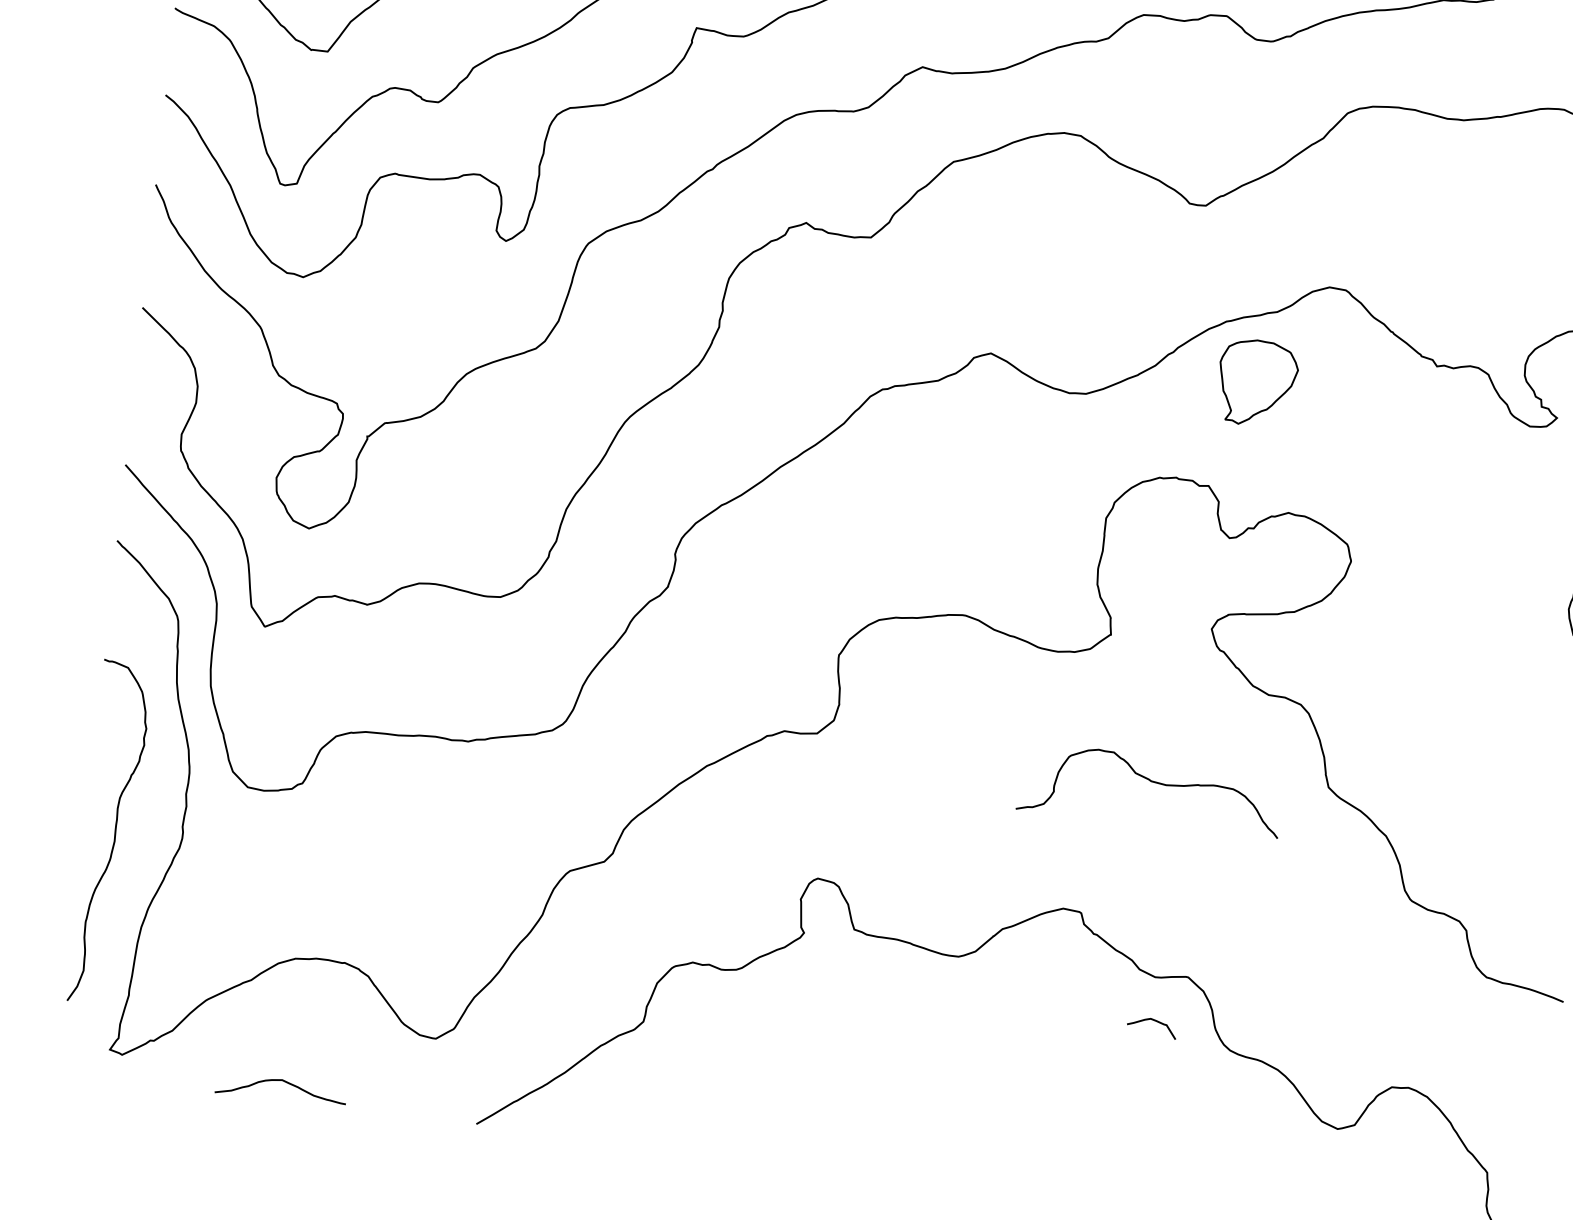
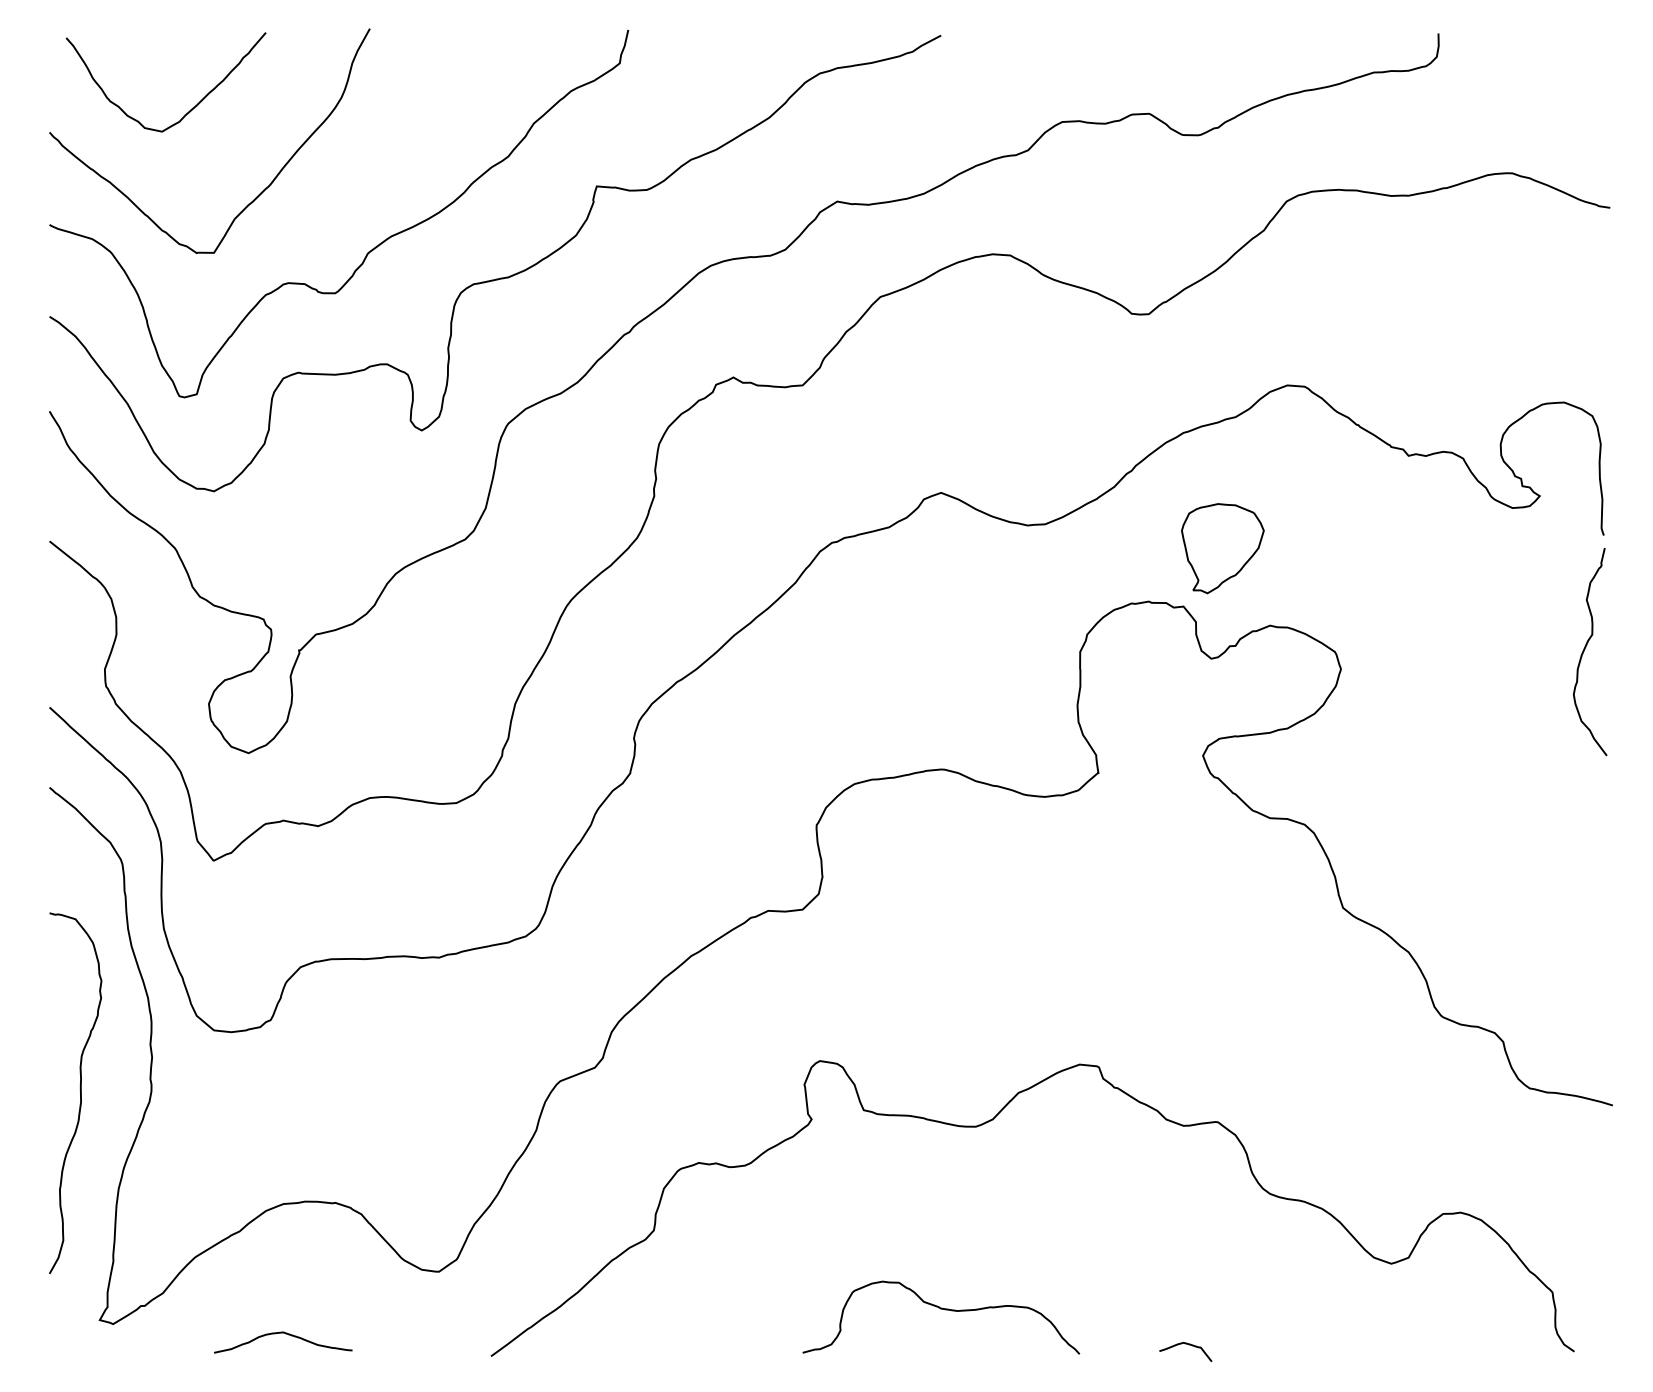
part: (1257, 382) -> (1222, 548), moved
curve: (1151, 782) -> (941, 1309), moved
curve: (1155, 1021) -> (1188, 1345), moved

